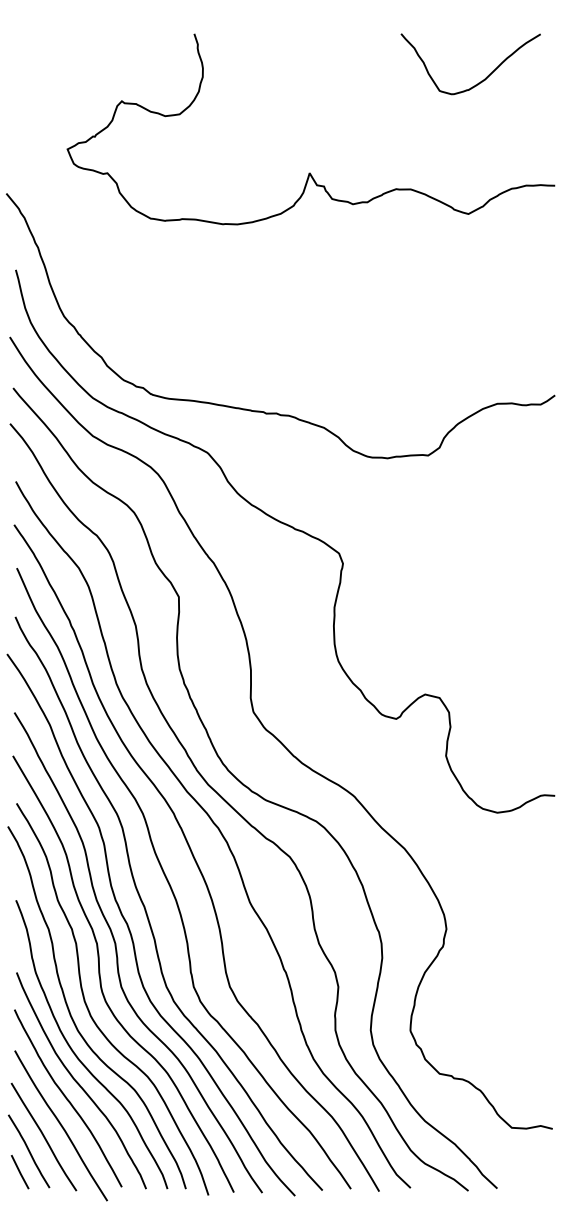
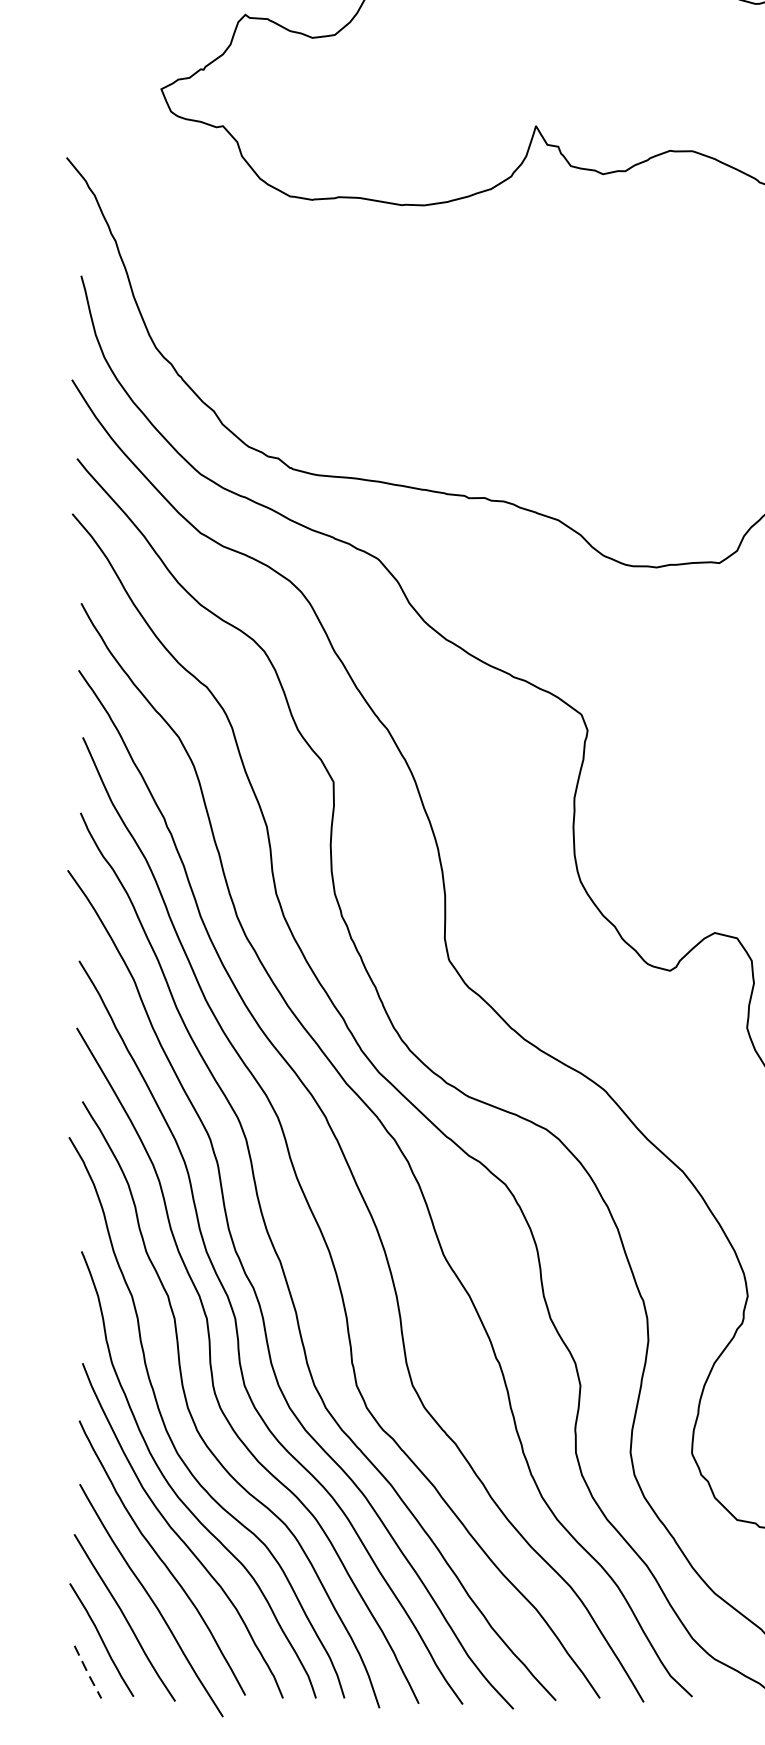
line: (19, 1172) -> (86, 1672), solid -> dashed

